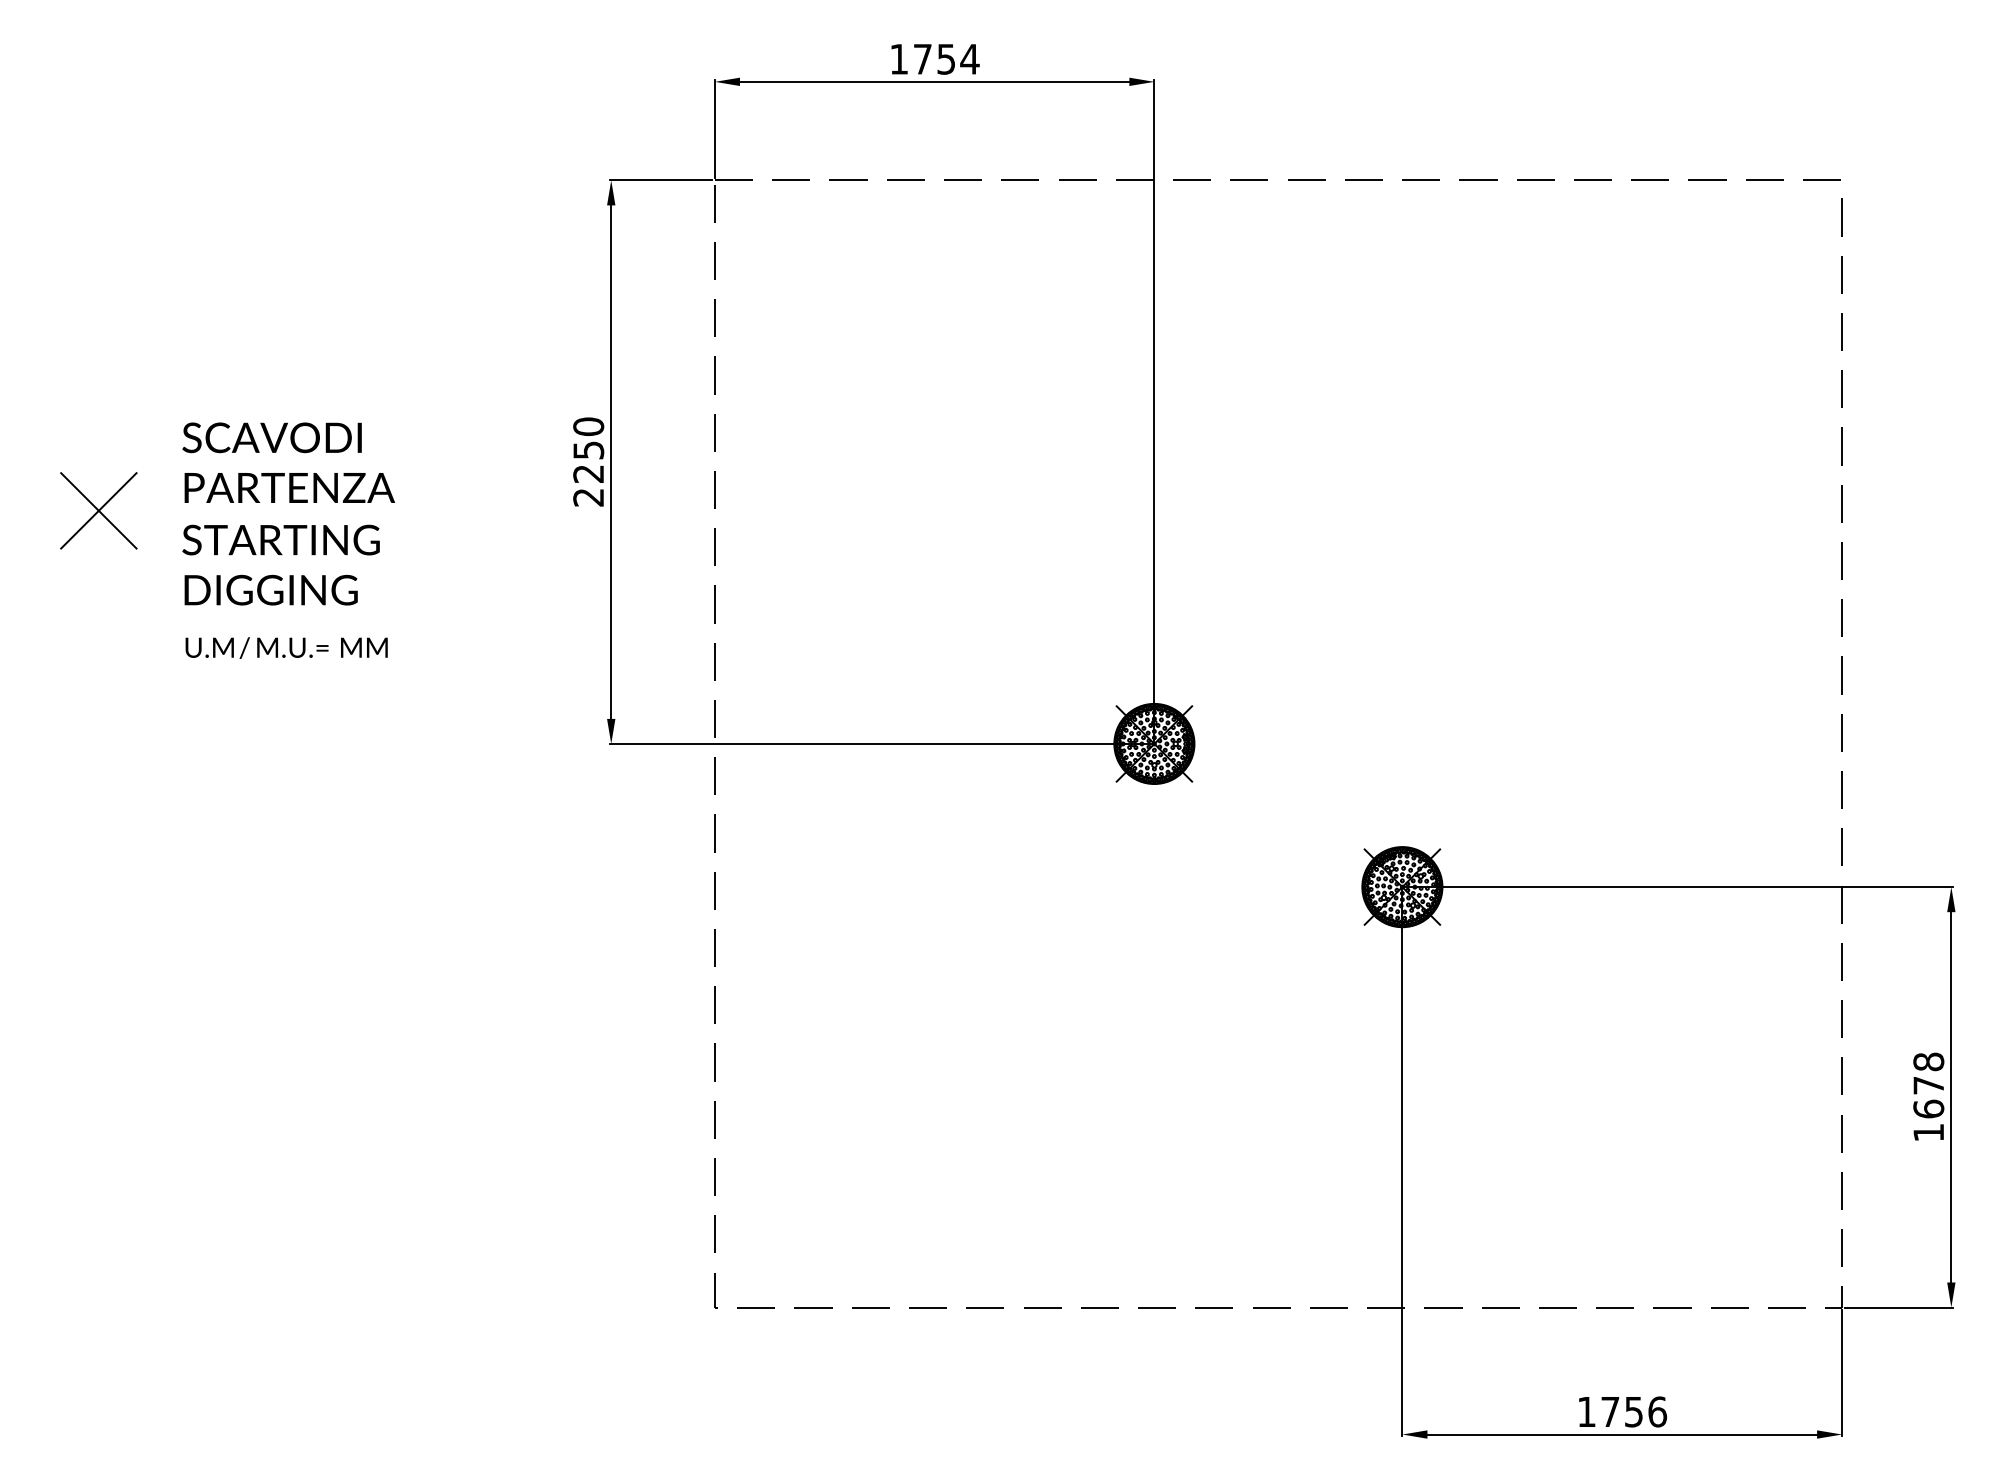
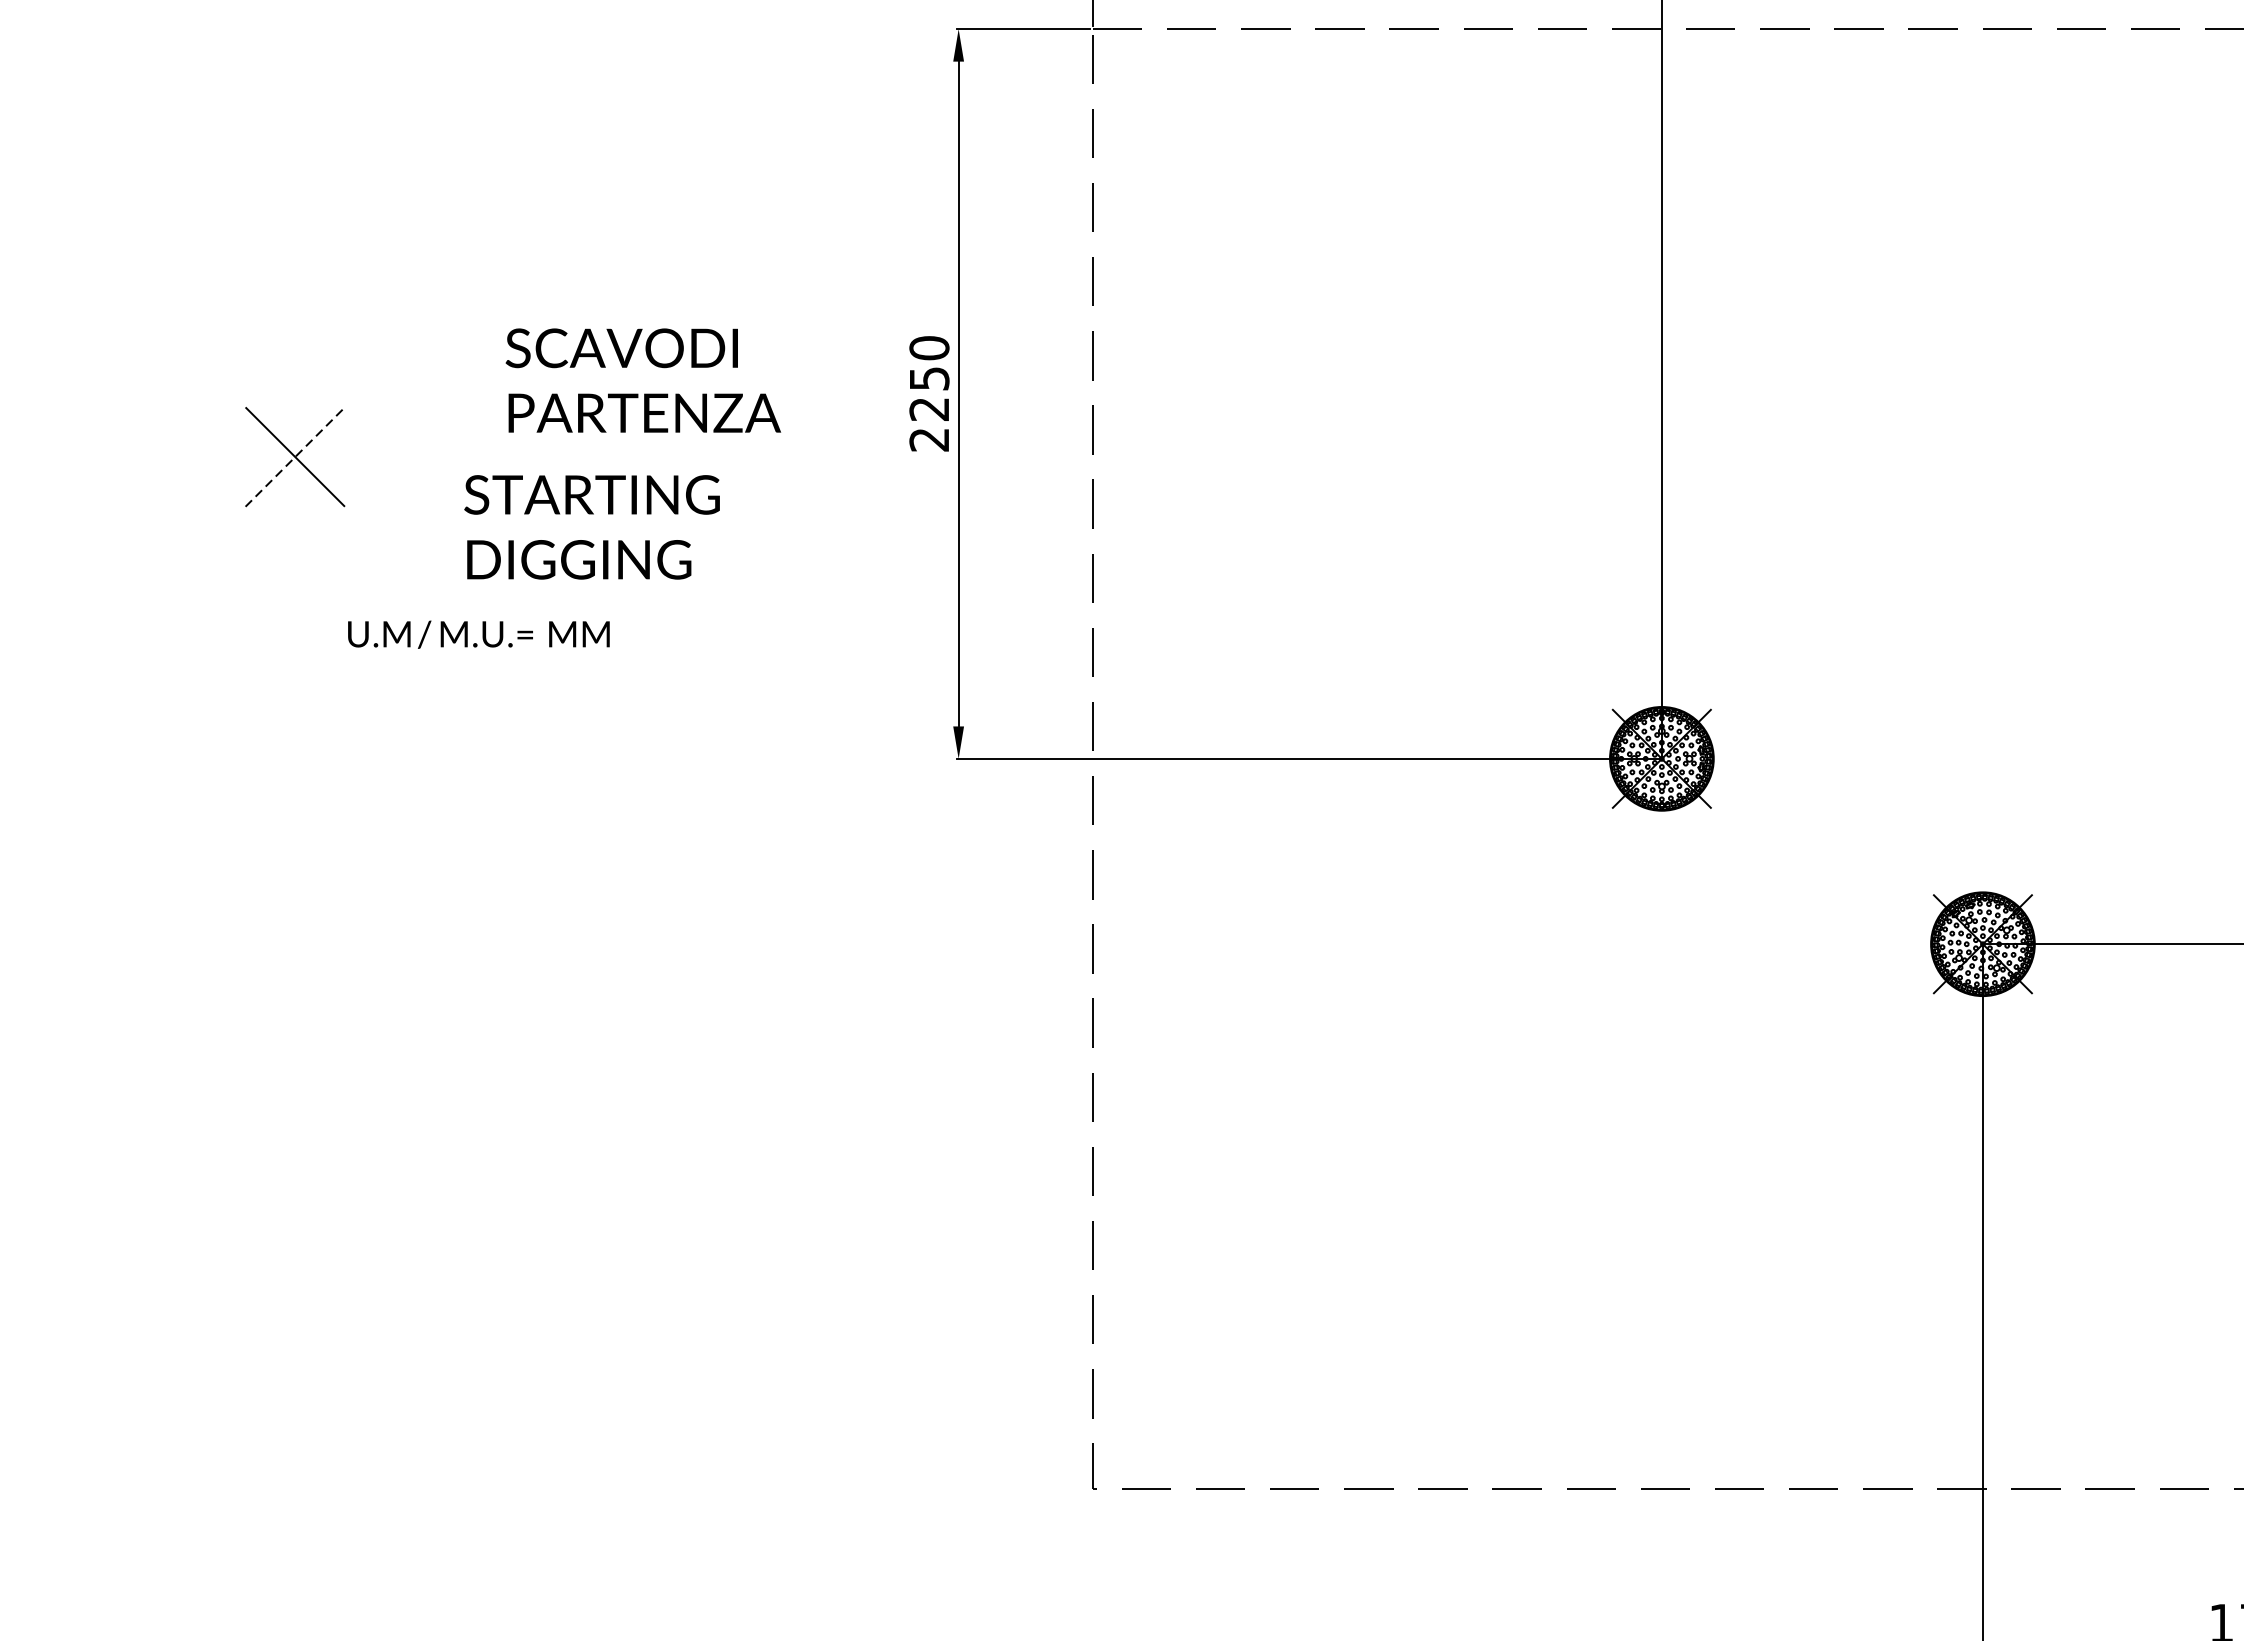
text: (288, 462) -> (643, 380), moved
line: (99, 510) -> (296, 456), solid -> dashed
text: (280, 564) -> (591, 526), moved
text: (286, 647) -> (478, 633), moved

